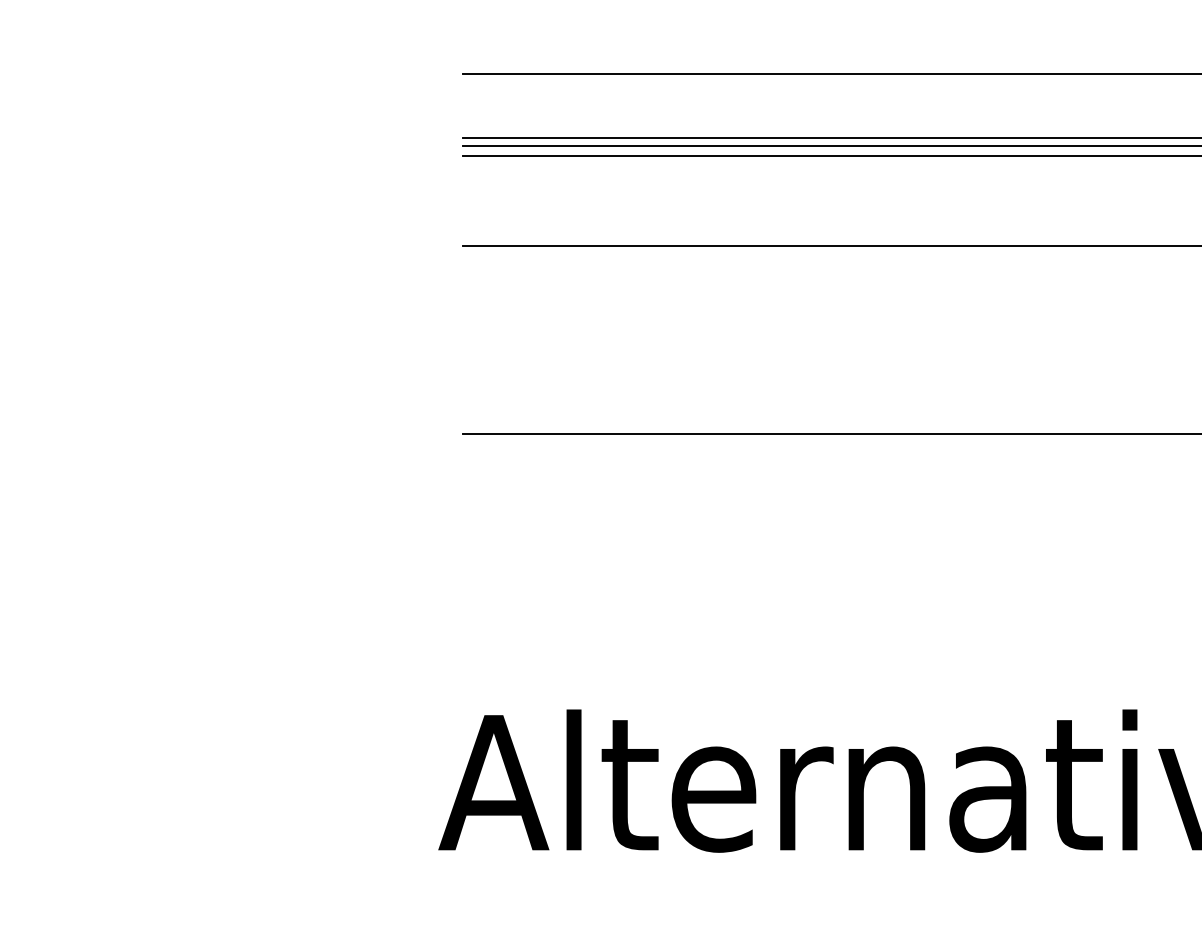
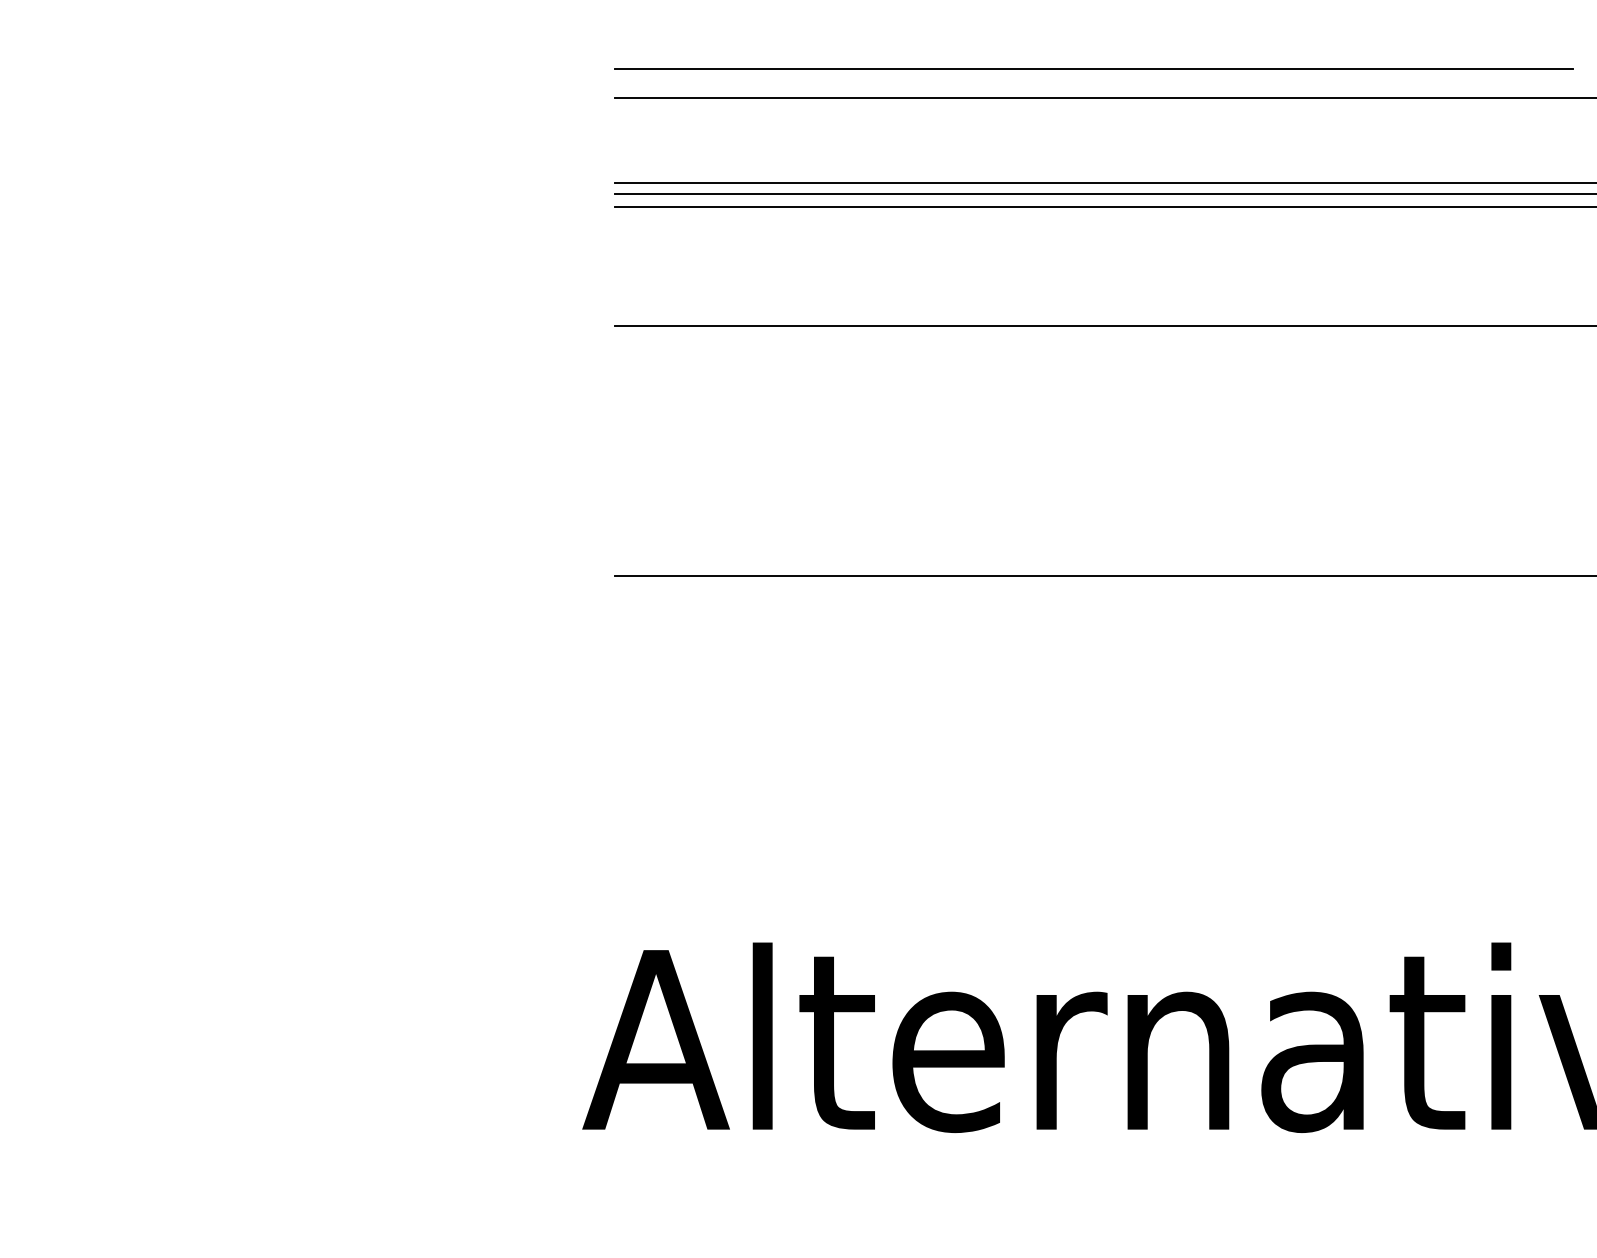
line: (823, 52) -> (1093, 69), added

